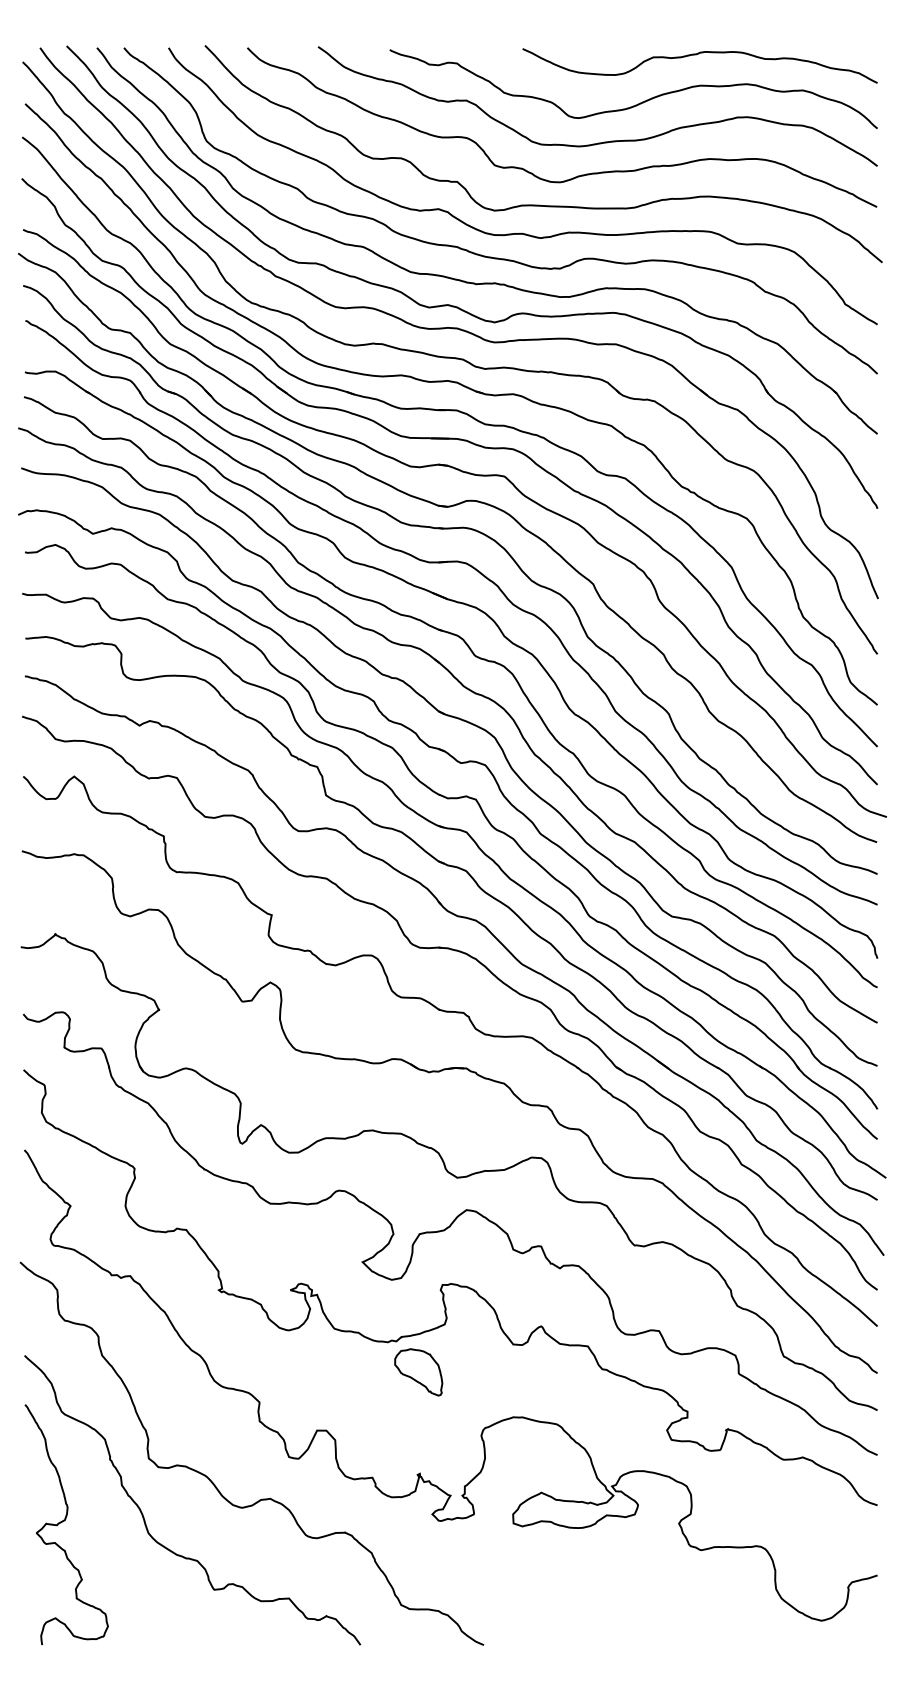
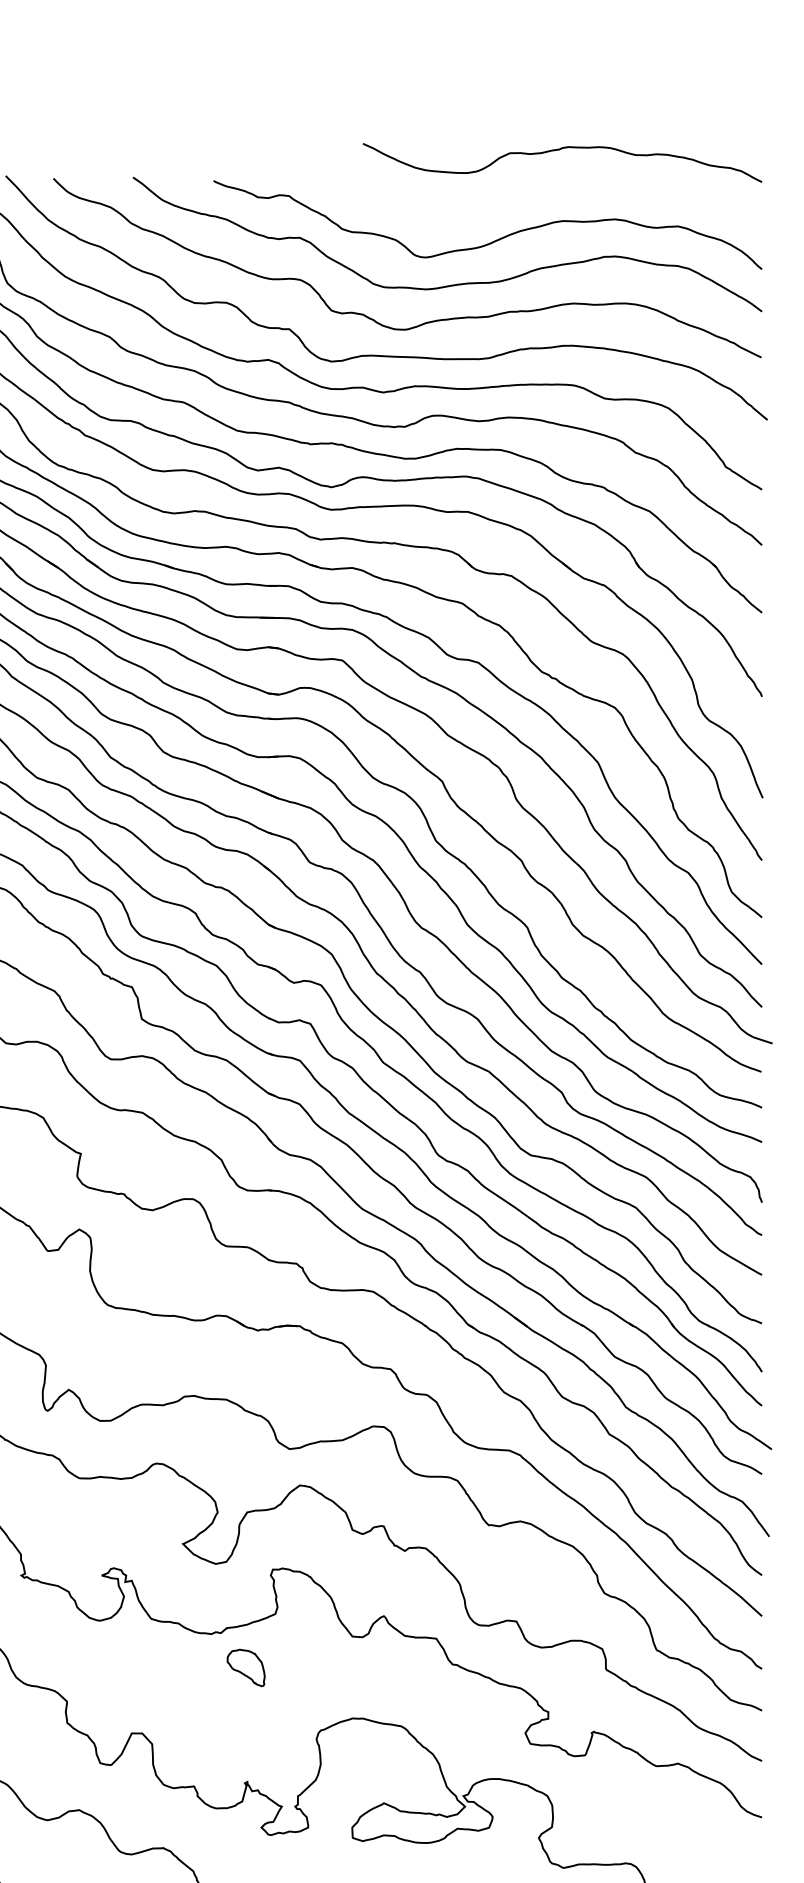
curve: (696, 55) -> (558, 151), moved
part: (418, 1372) -> (245, 1668), size x0.7

